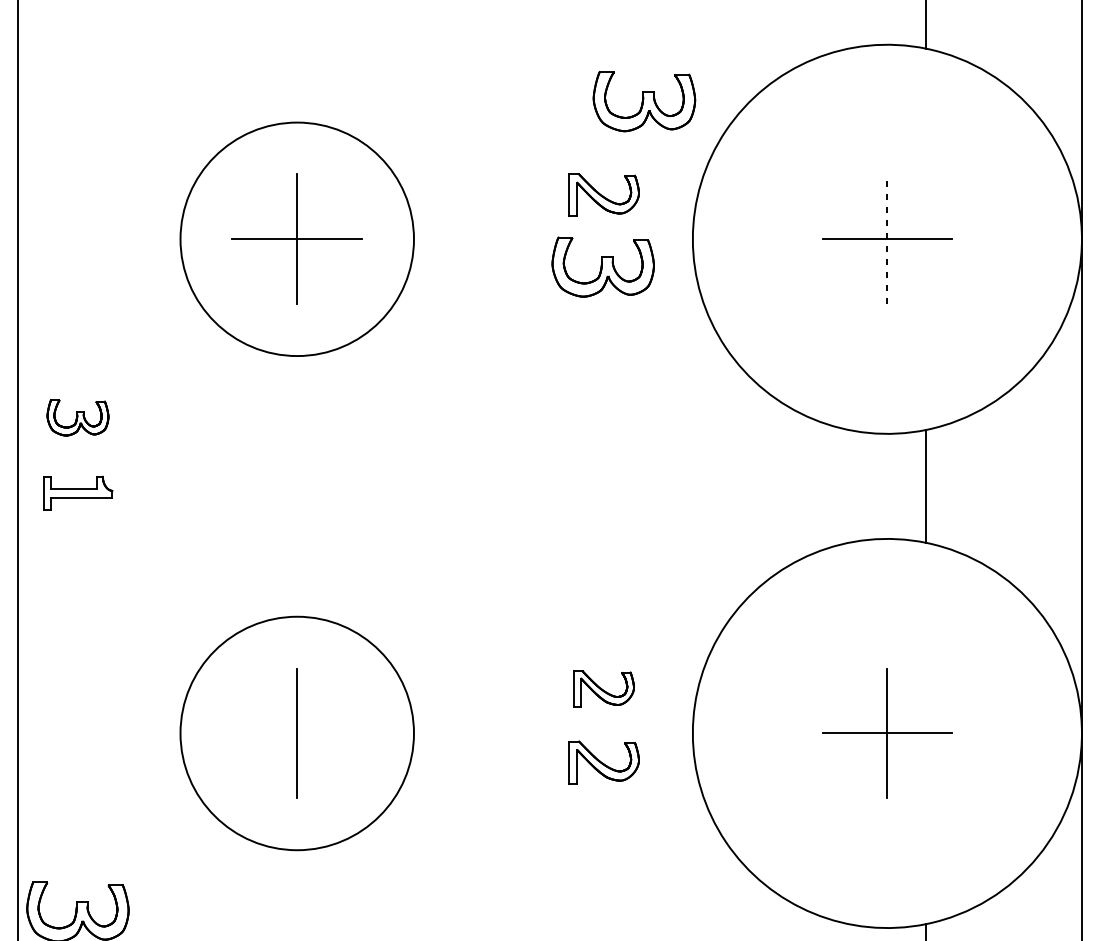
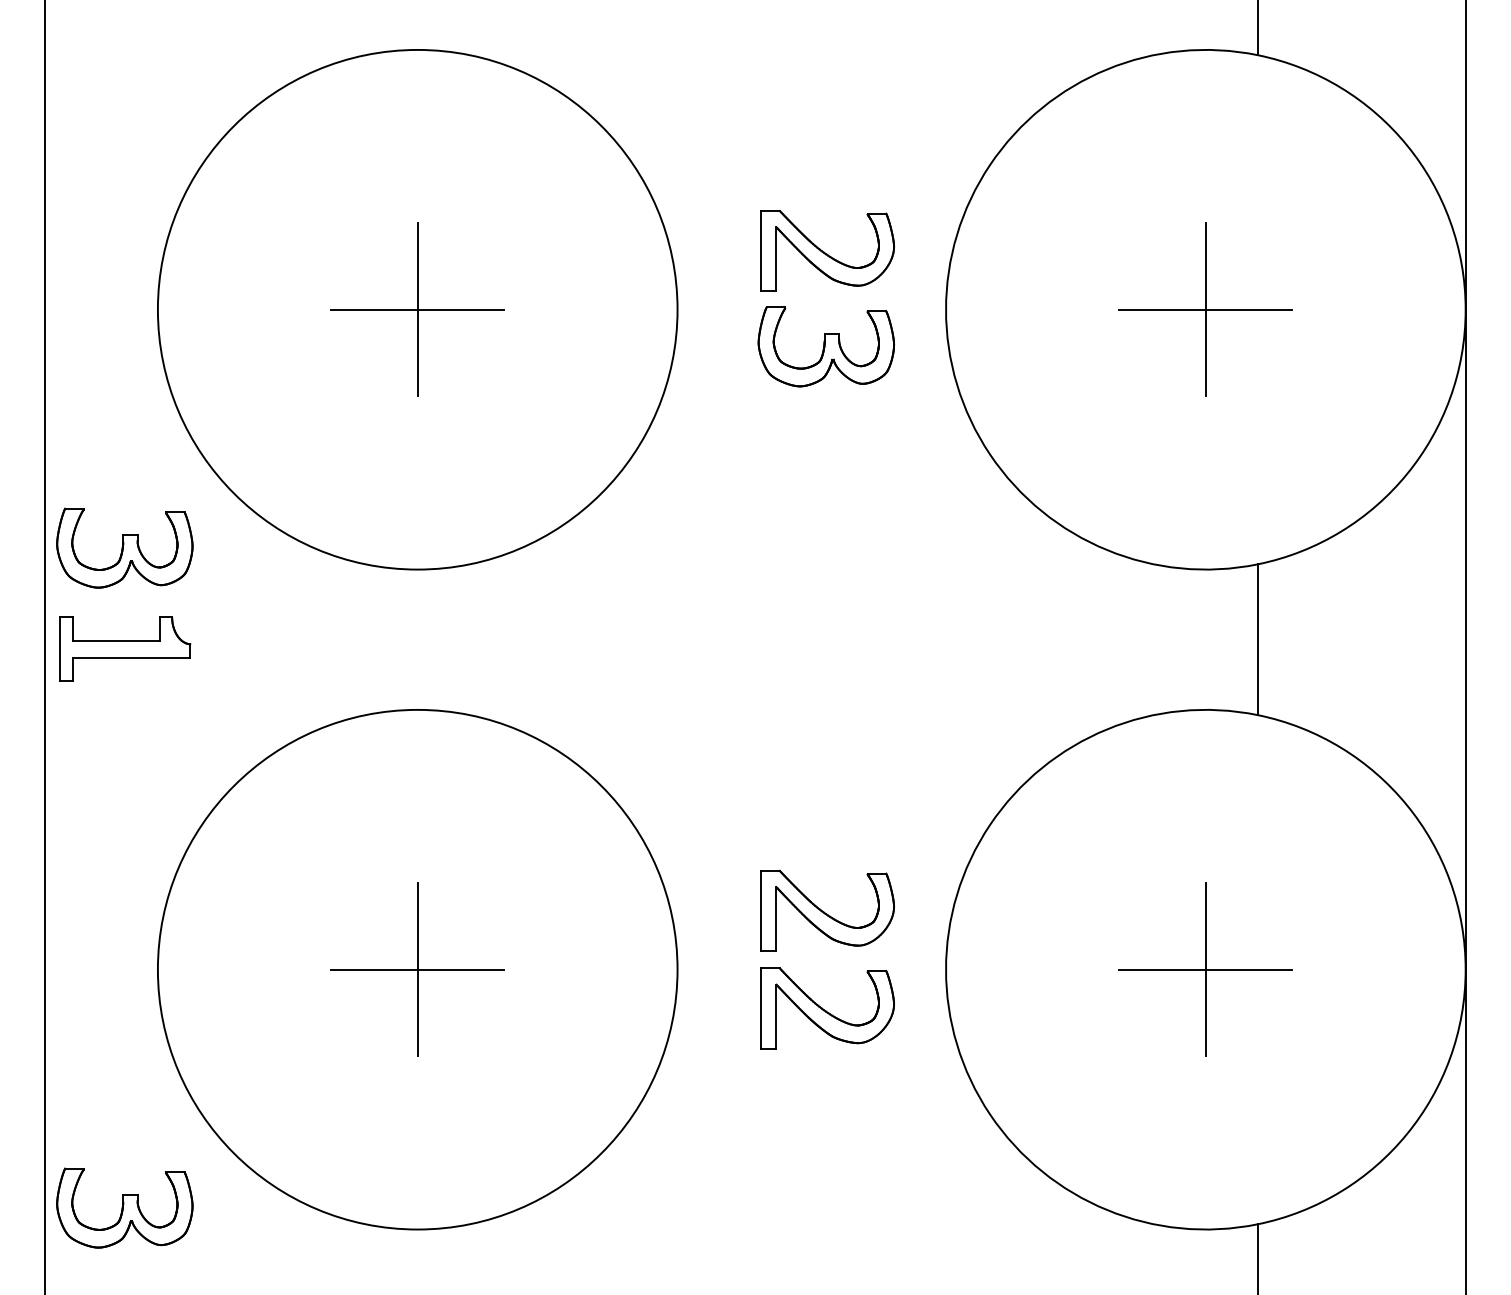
part: (643, 101) -> (880, 125), removed
part: (604, 194) -> (827, 250), size x1.43
circle: (297, 239) -> (417, 309), size x1.67
line: (887, 239) -> (1205, 309), dashed -> solid
part: (77, 417) -> (124, 547), size x1.67
part: (78, 492) -> (125, 648), size x1.43
part: (604, 689) -> (827, 910), size x1.67
circle: (297, 733) -> (417, 969), size x1.67
line: (297, 733) -> (417, 969), added
part: (604, 762) -> (827, 1008), size x1.43

